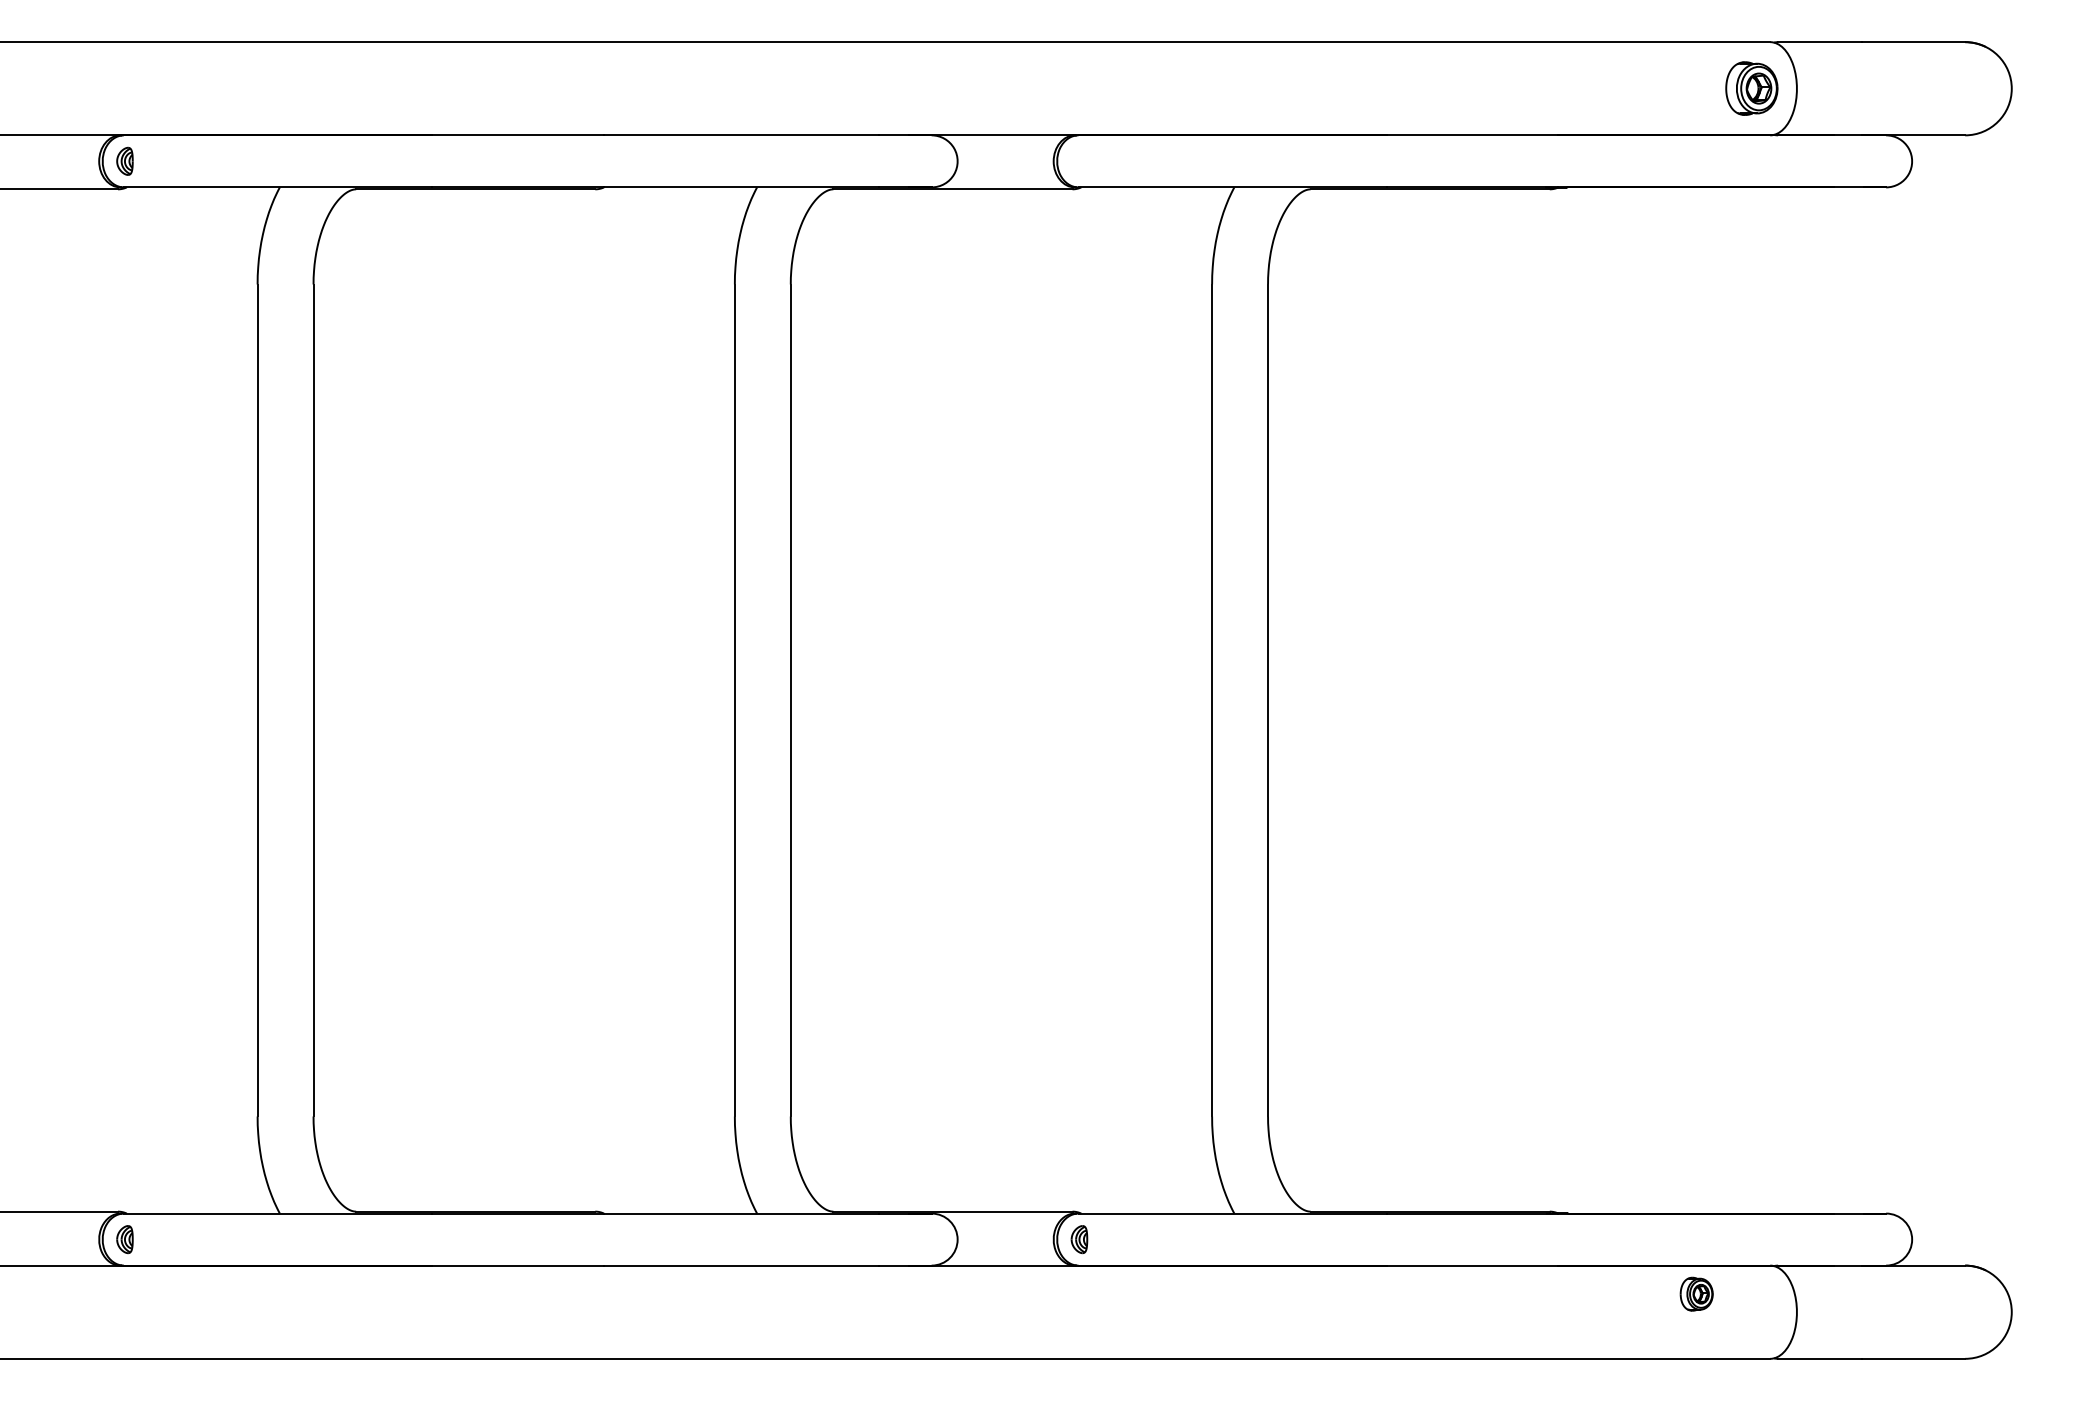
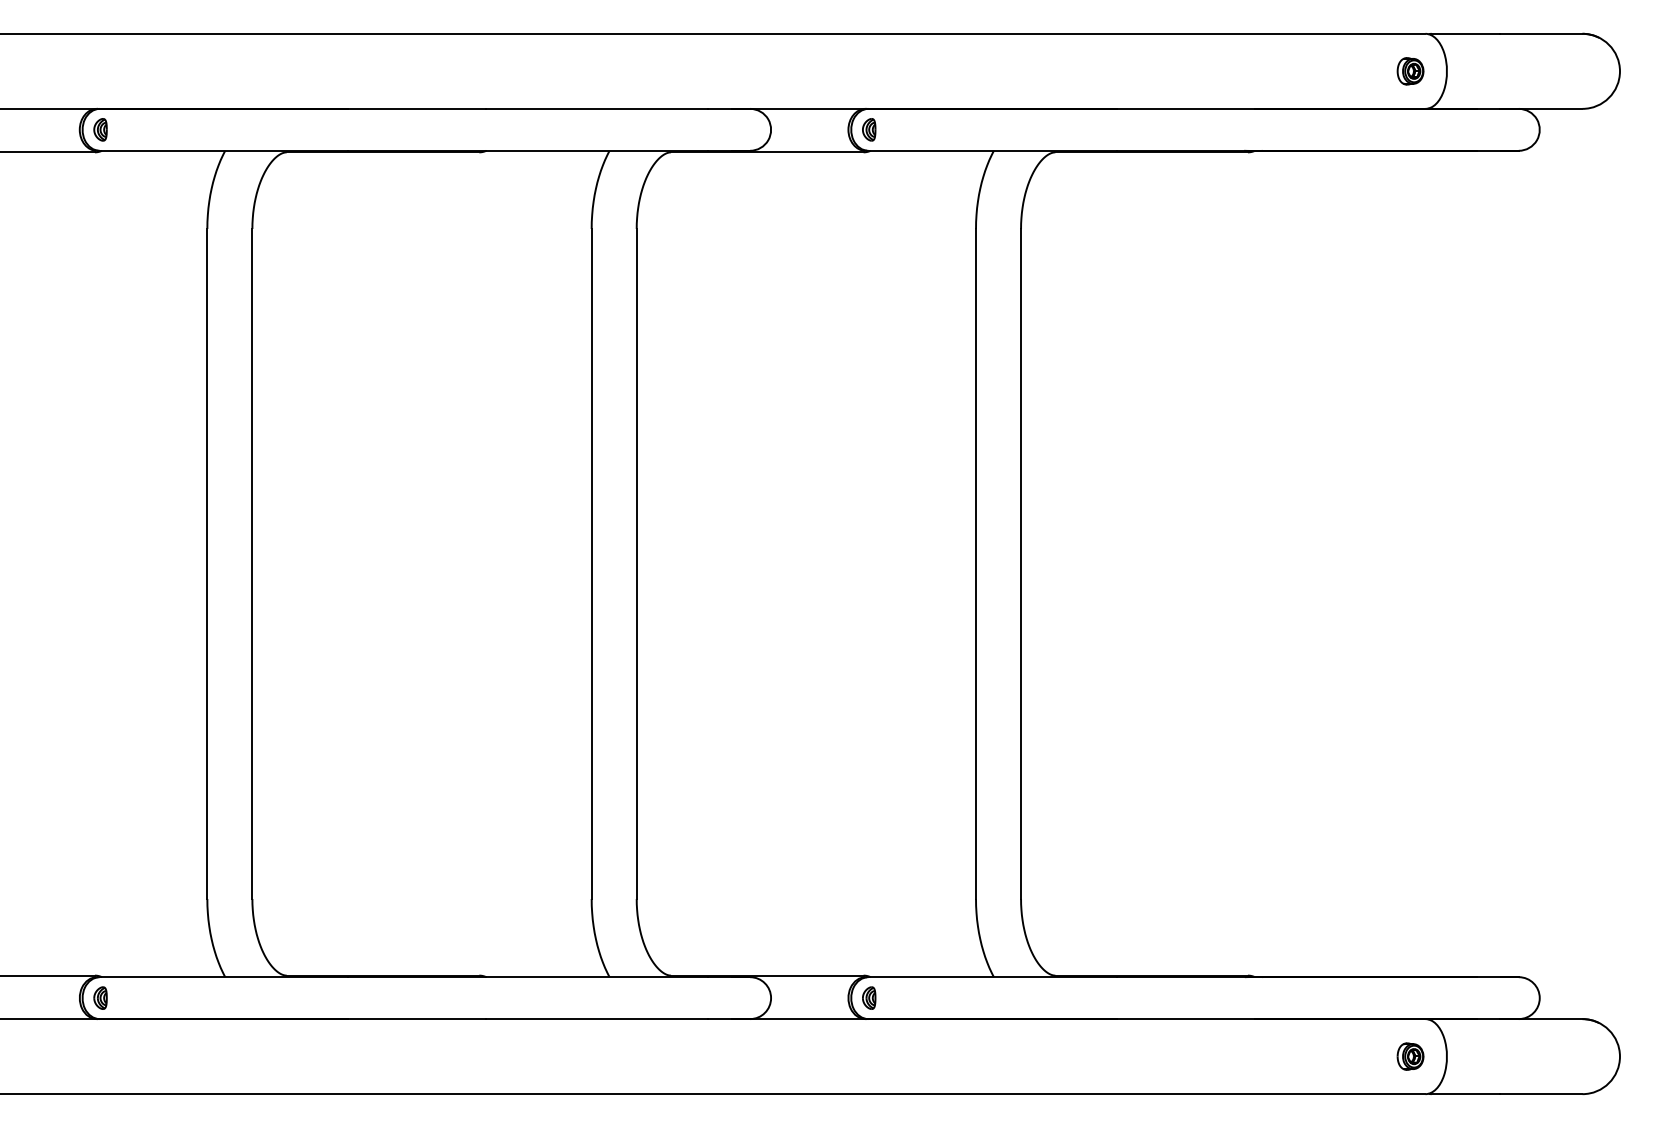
part: (1751, 88) -> (1410, 71), size x0.62
part: (1079, 160) -> (869, 129), added
part: (1696, 1293) -> (1410, 1056), moved

